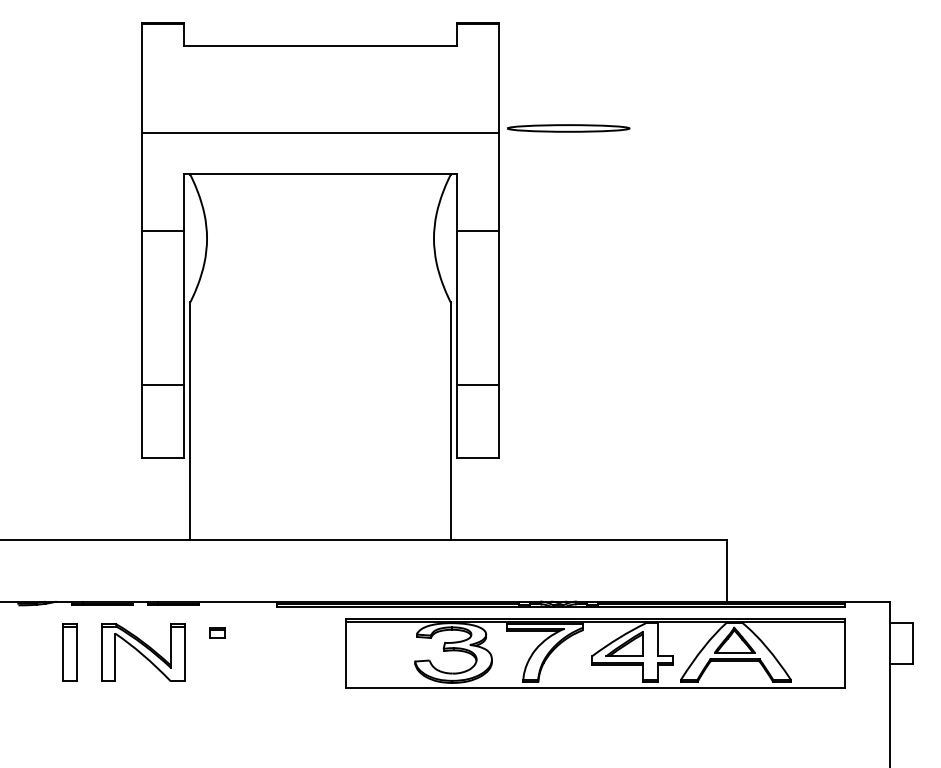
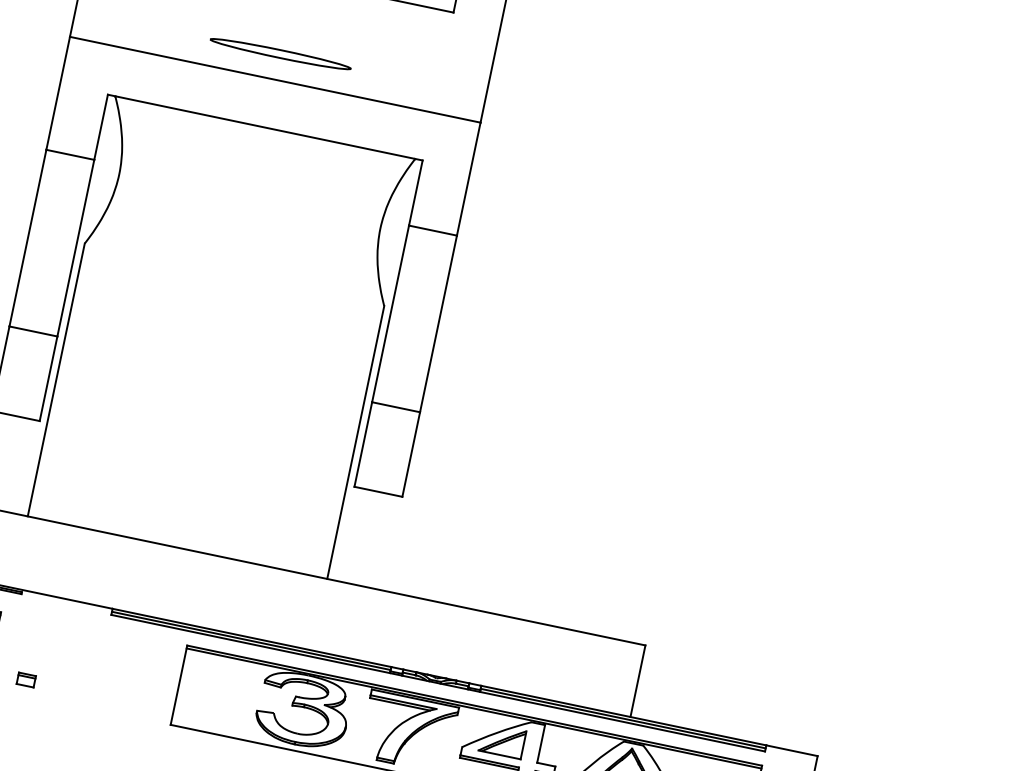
part: (568, 128) -> (280, 54), moved
part: (217, 632) -> (26, 679), moved

